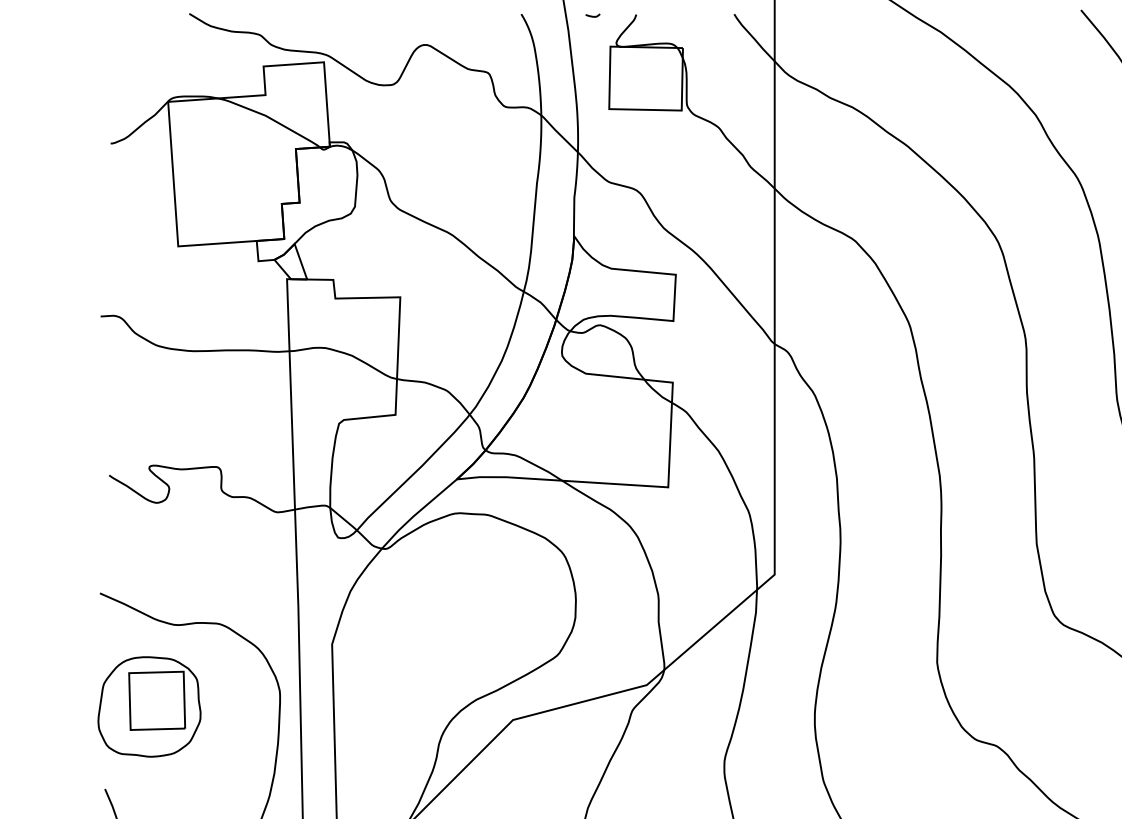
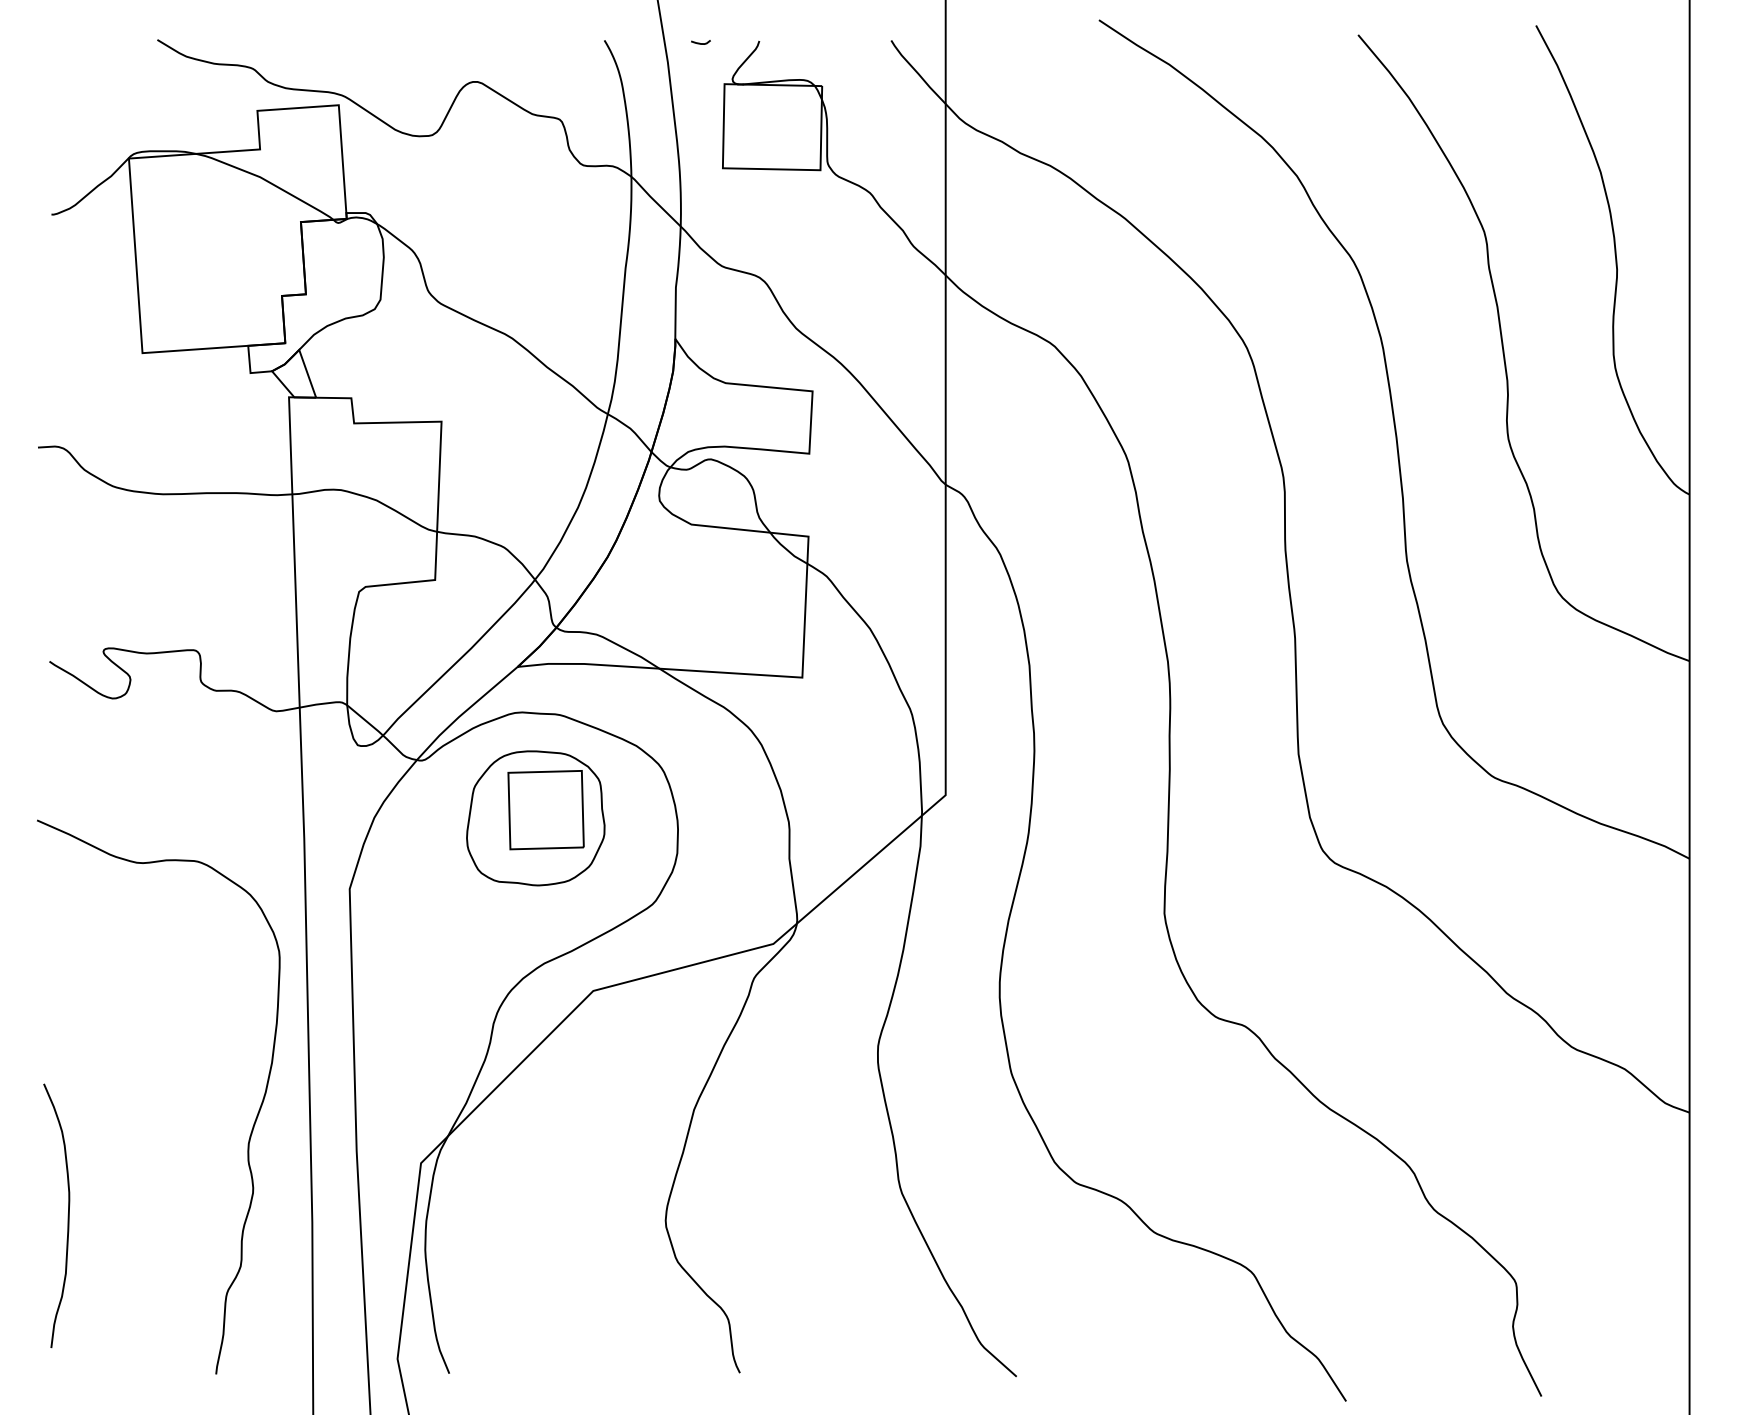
part: (149, 707) -> (535, 818), moved

